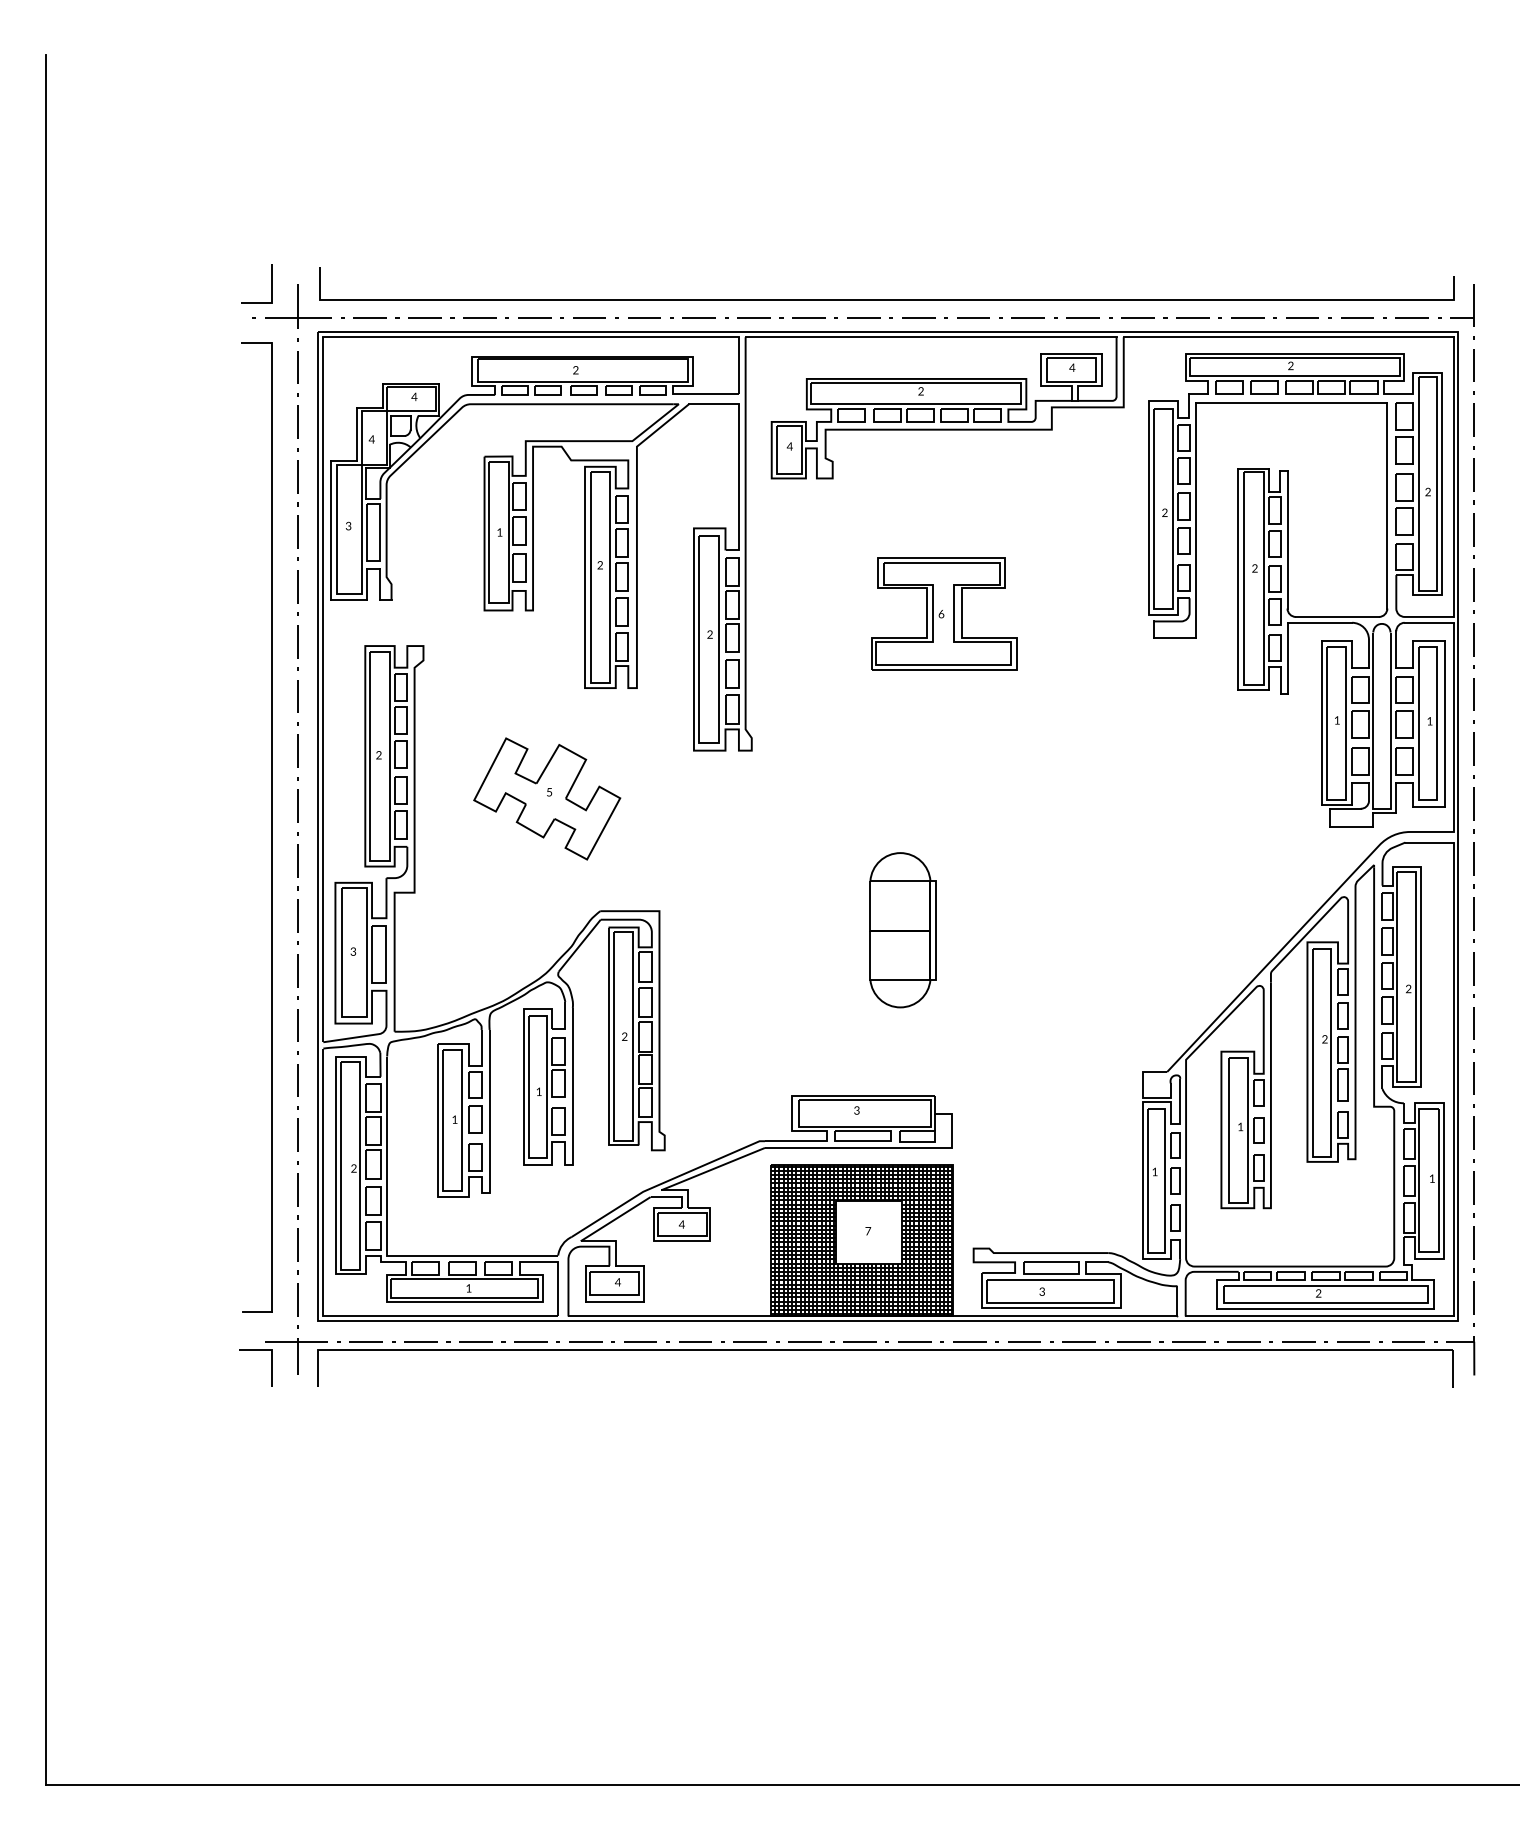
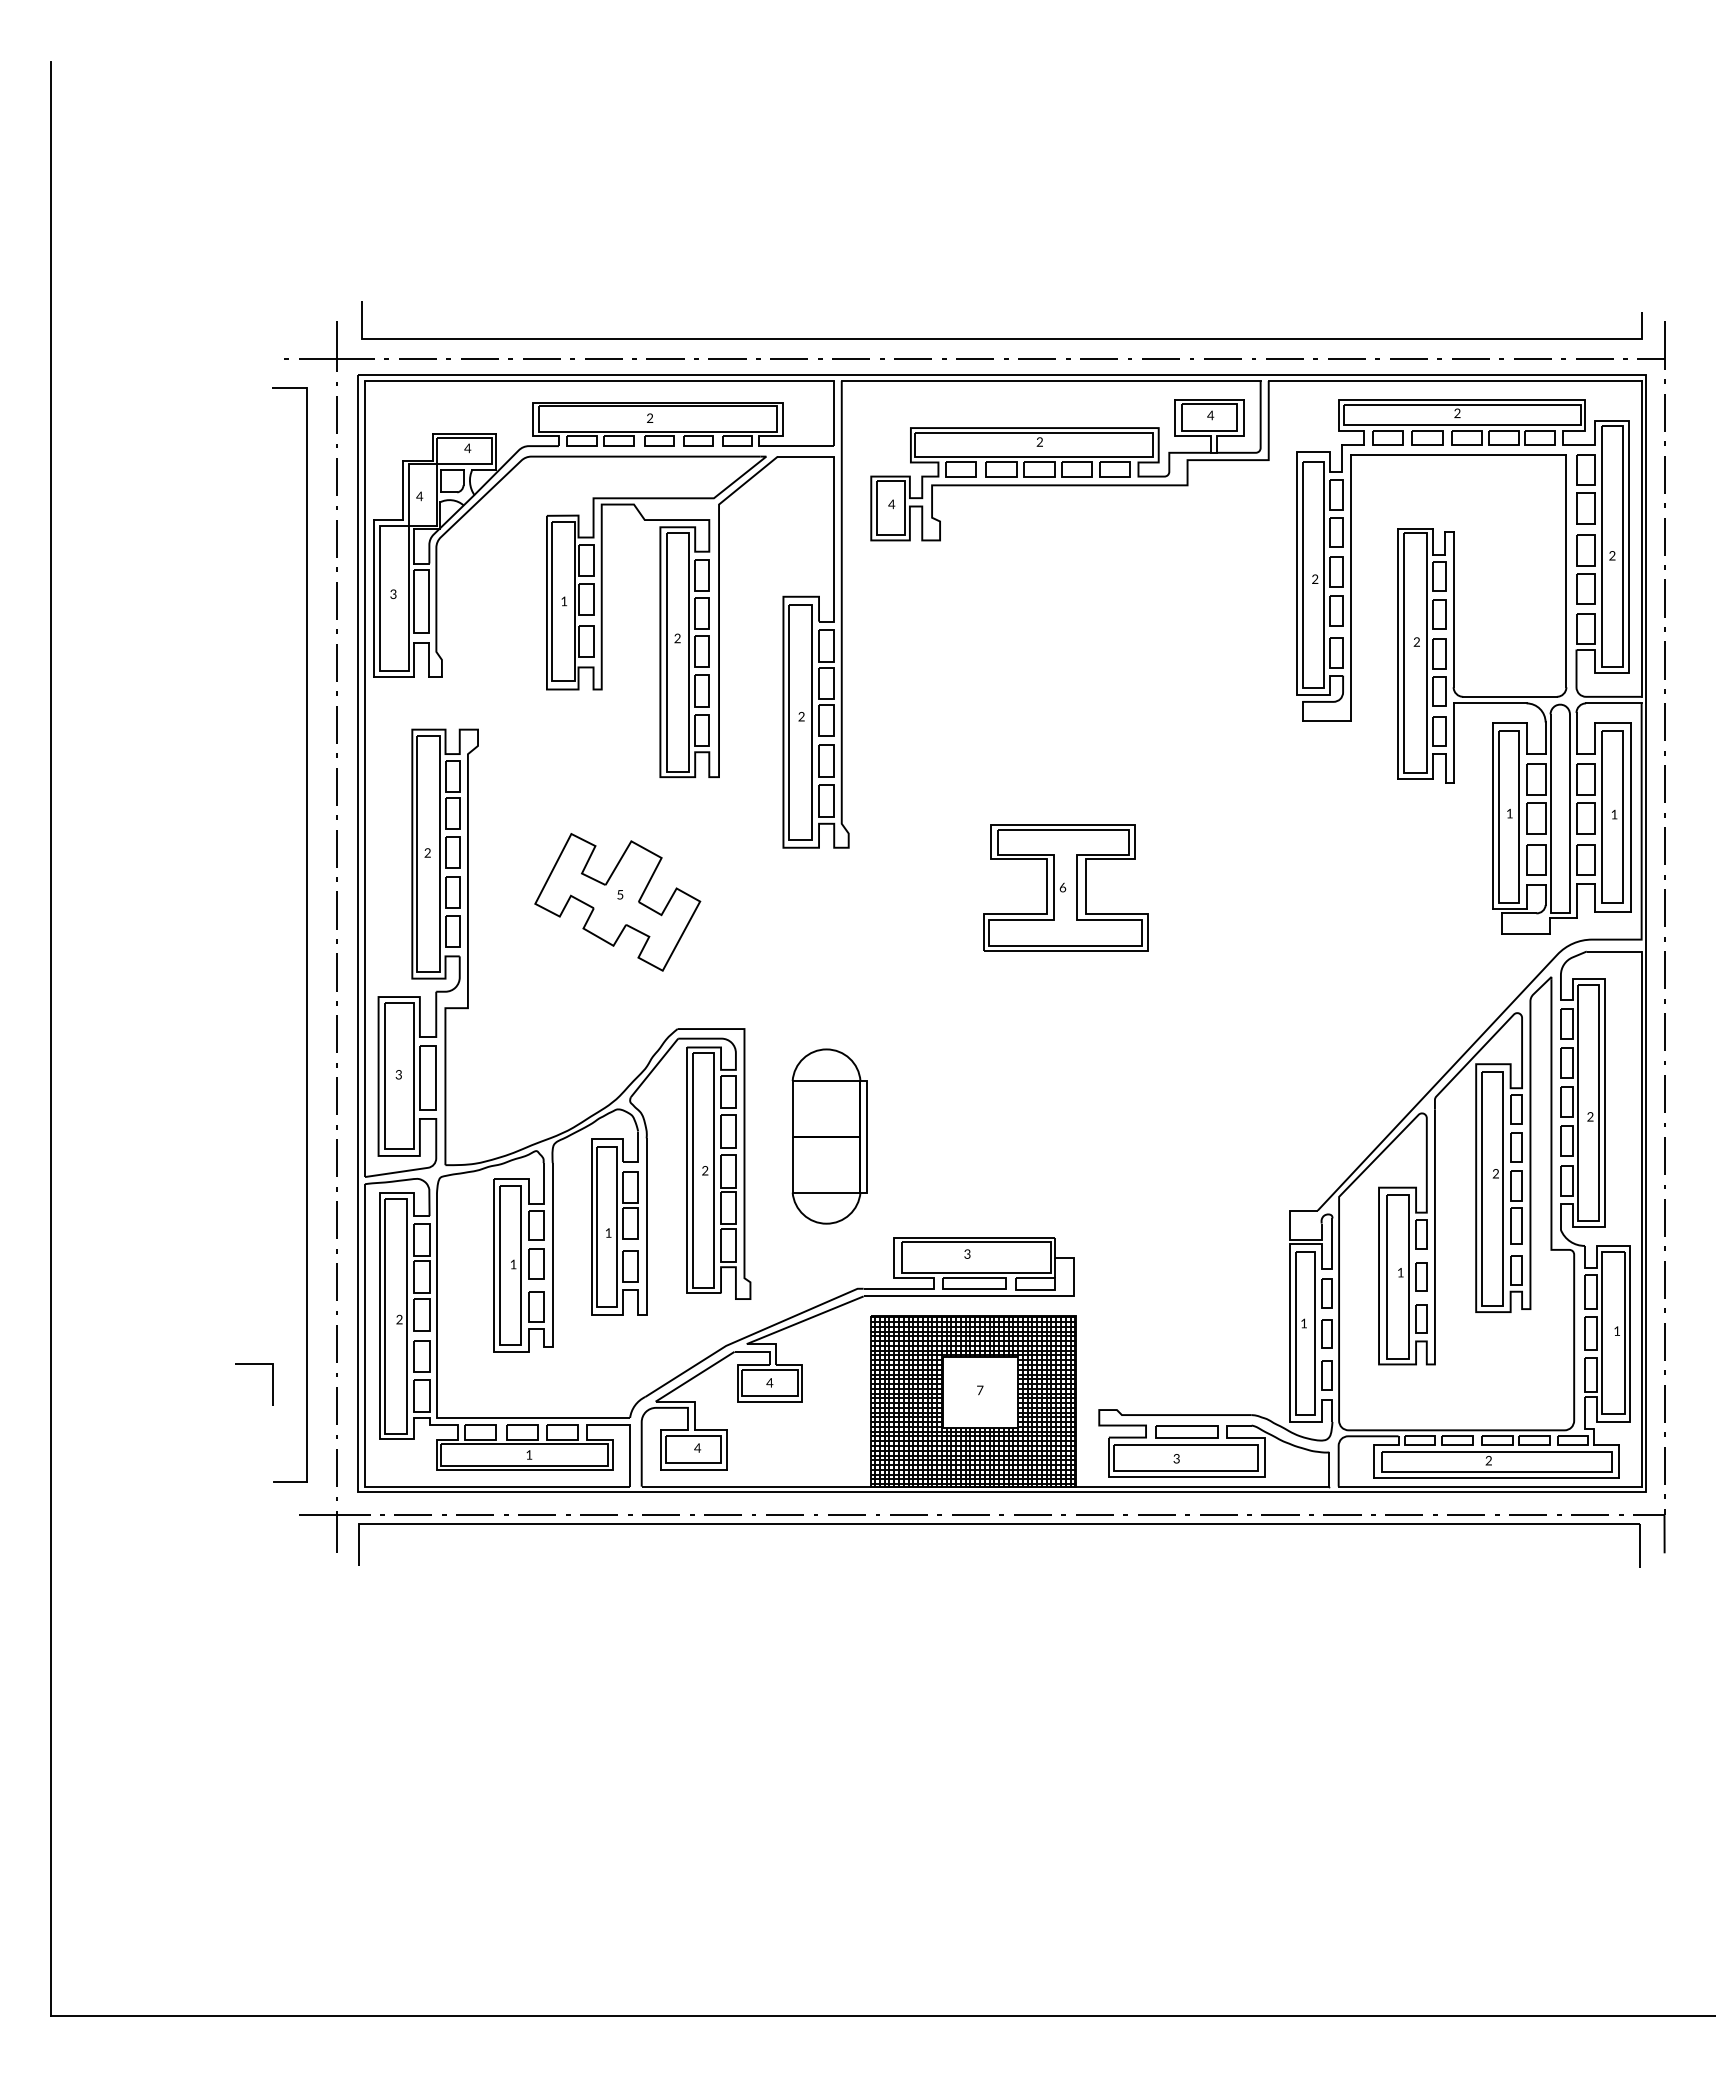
line: (271, 283) -> (306, 320), removed
part: (943, 614) -> (1065, 887), moved
part: (903, 930) -> (829, 1136), moved
line: (271, 1367) -> (272, 1384), moved

